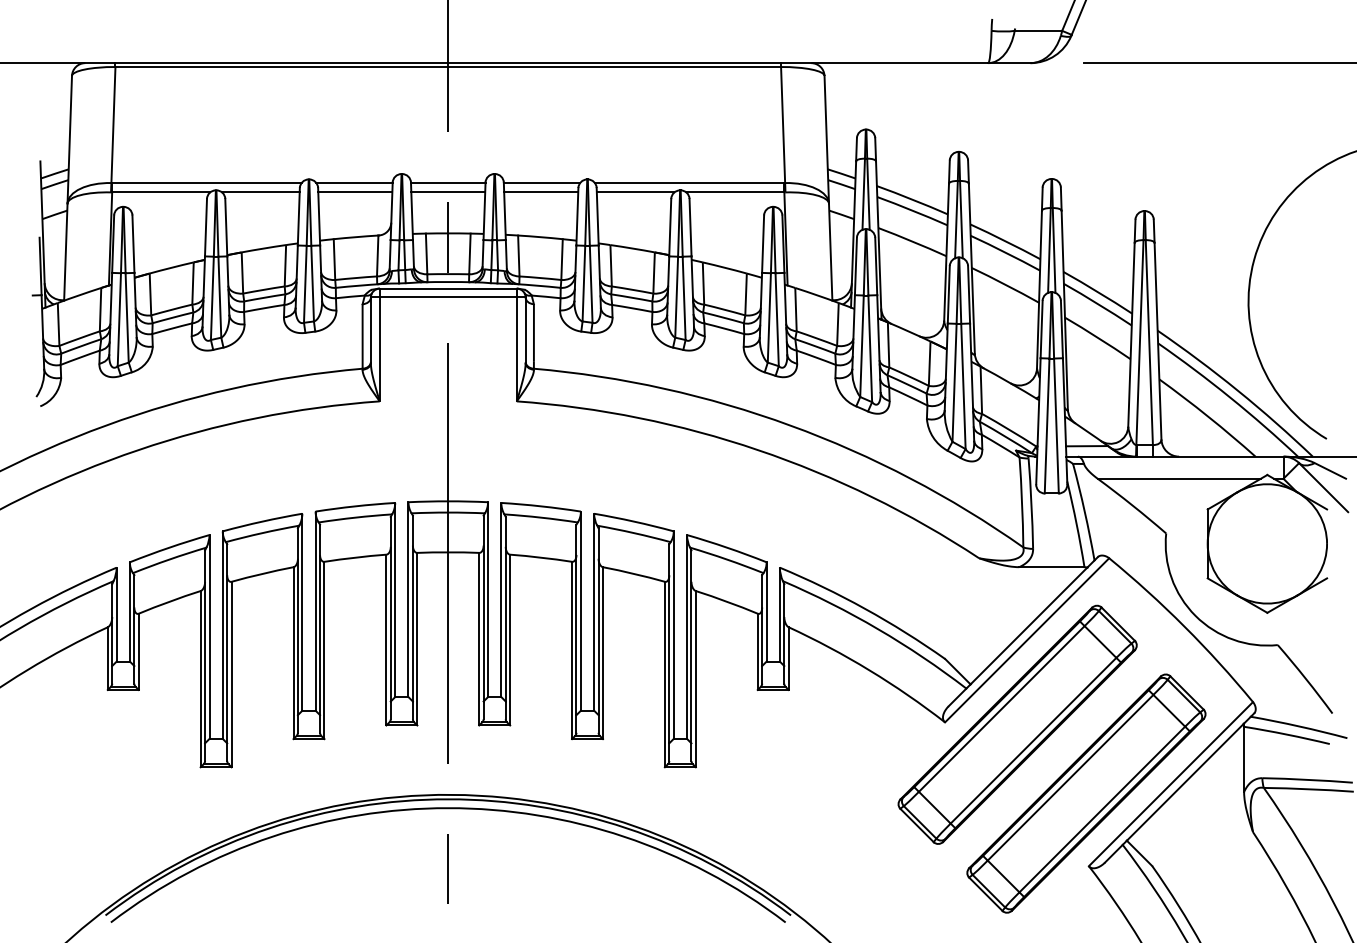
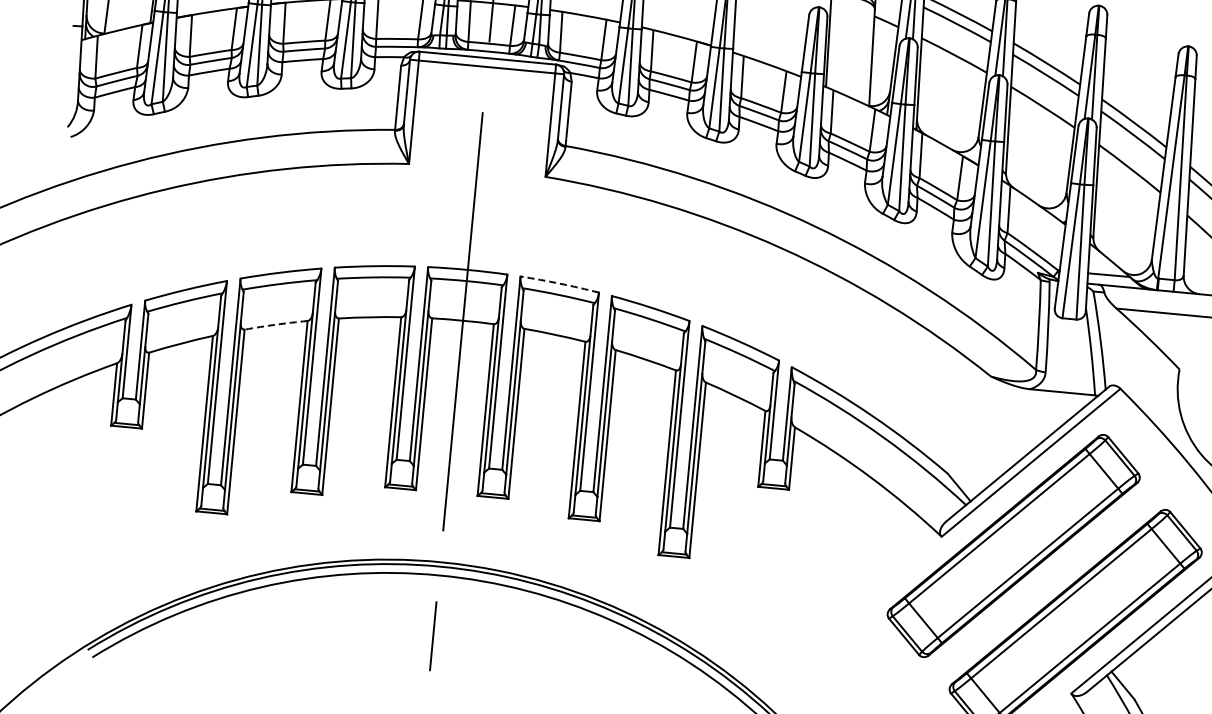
arc: (541, 506) -> (560, 283), solid -> dashed
arc: (262, 573) -> (276, 324), solid -> dashed

